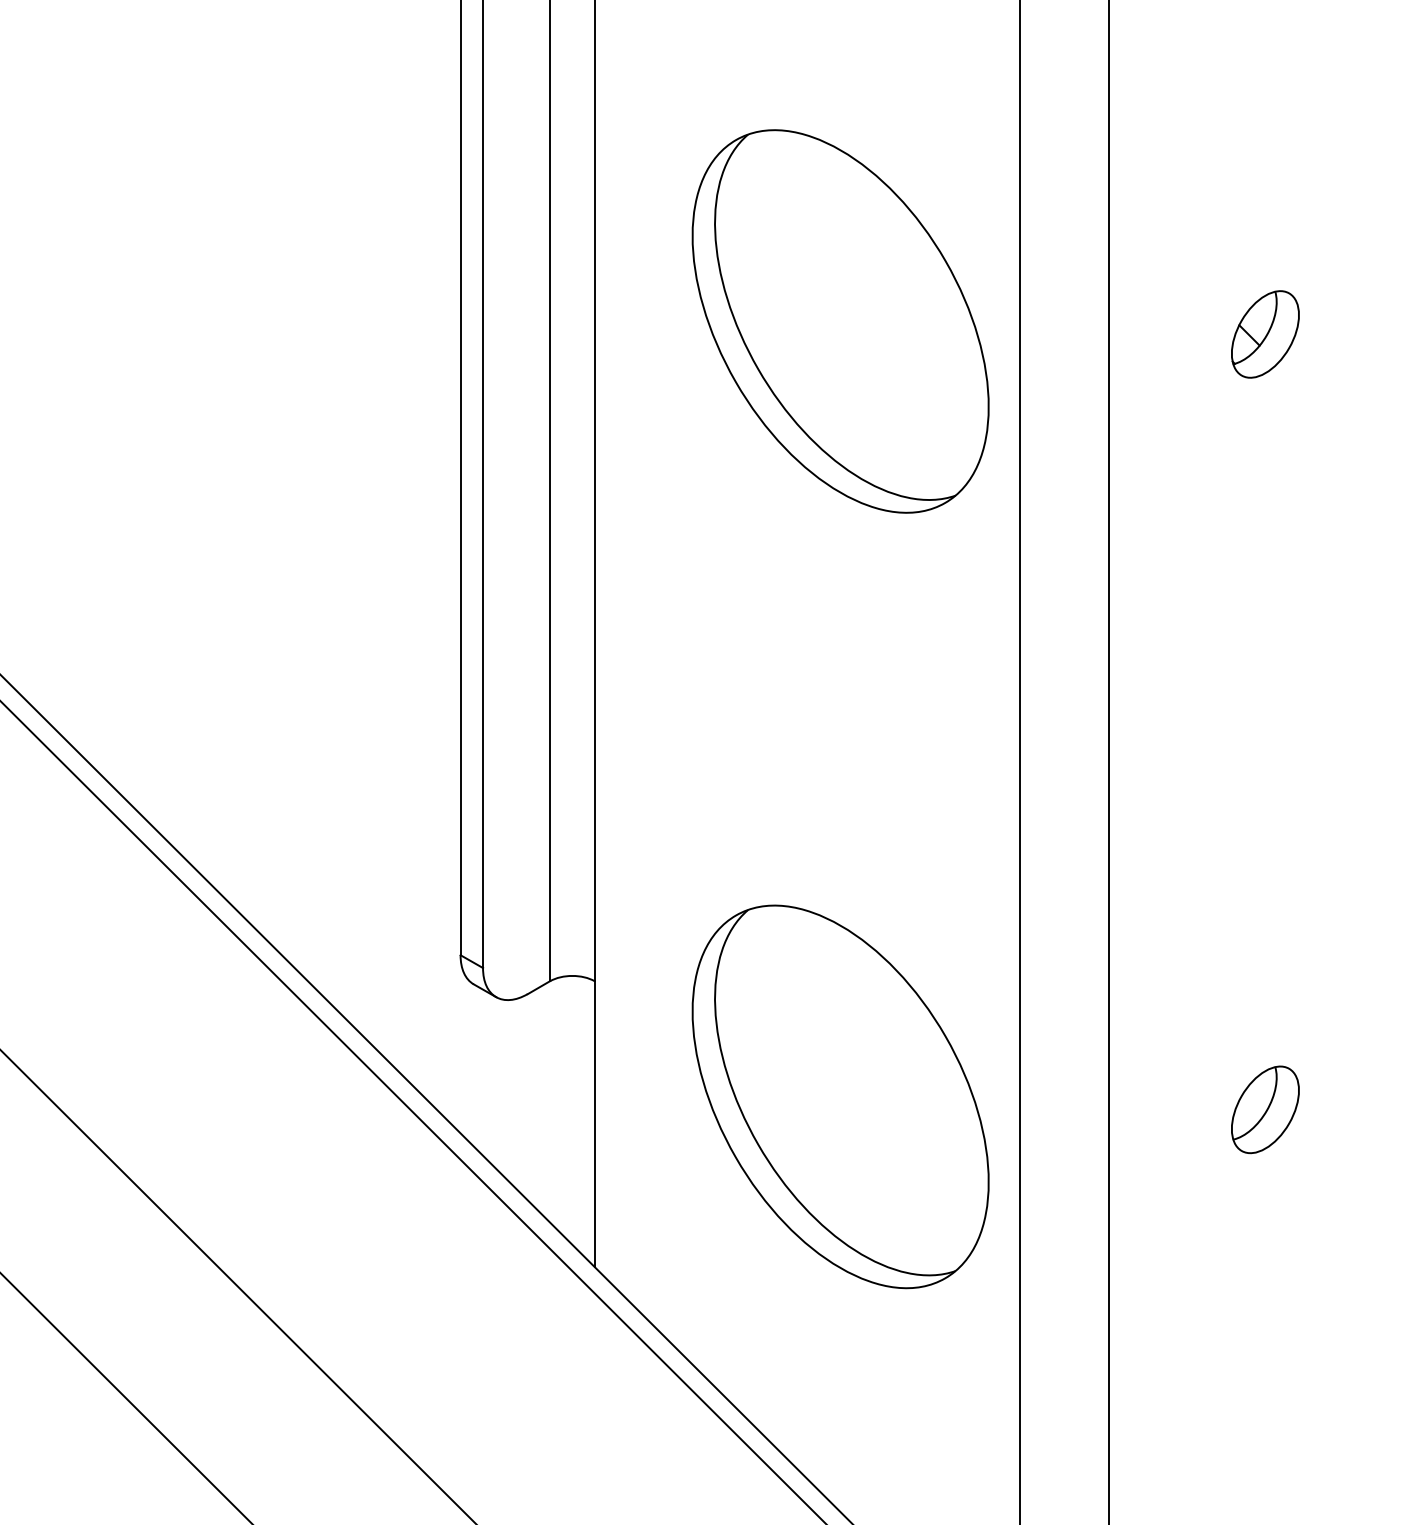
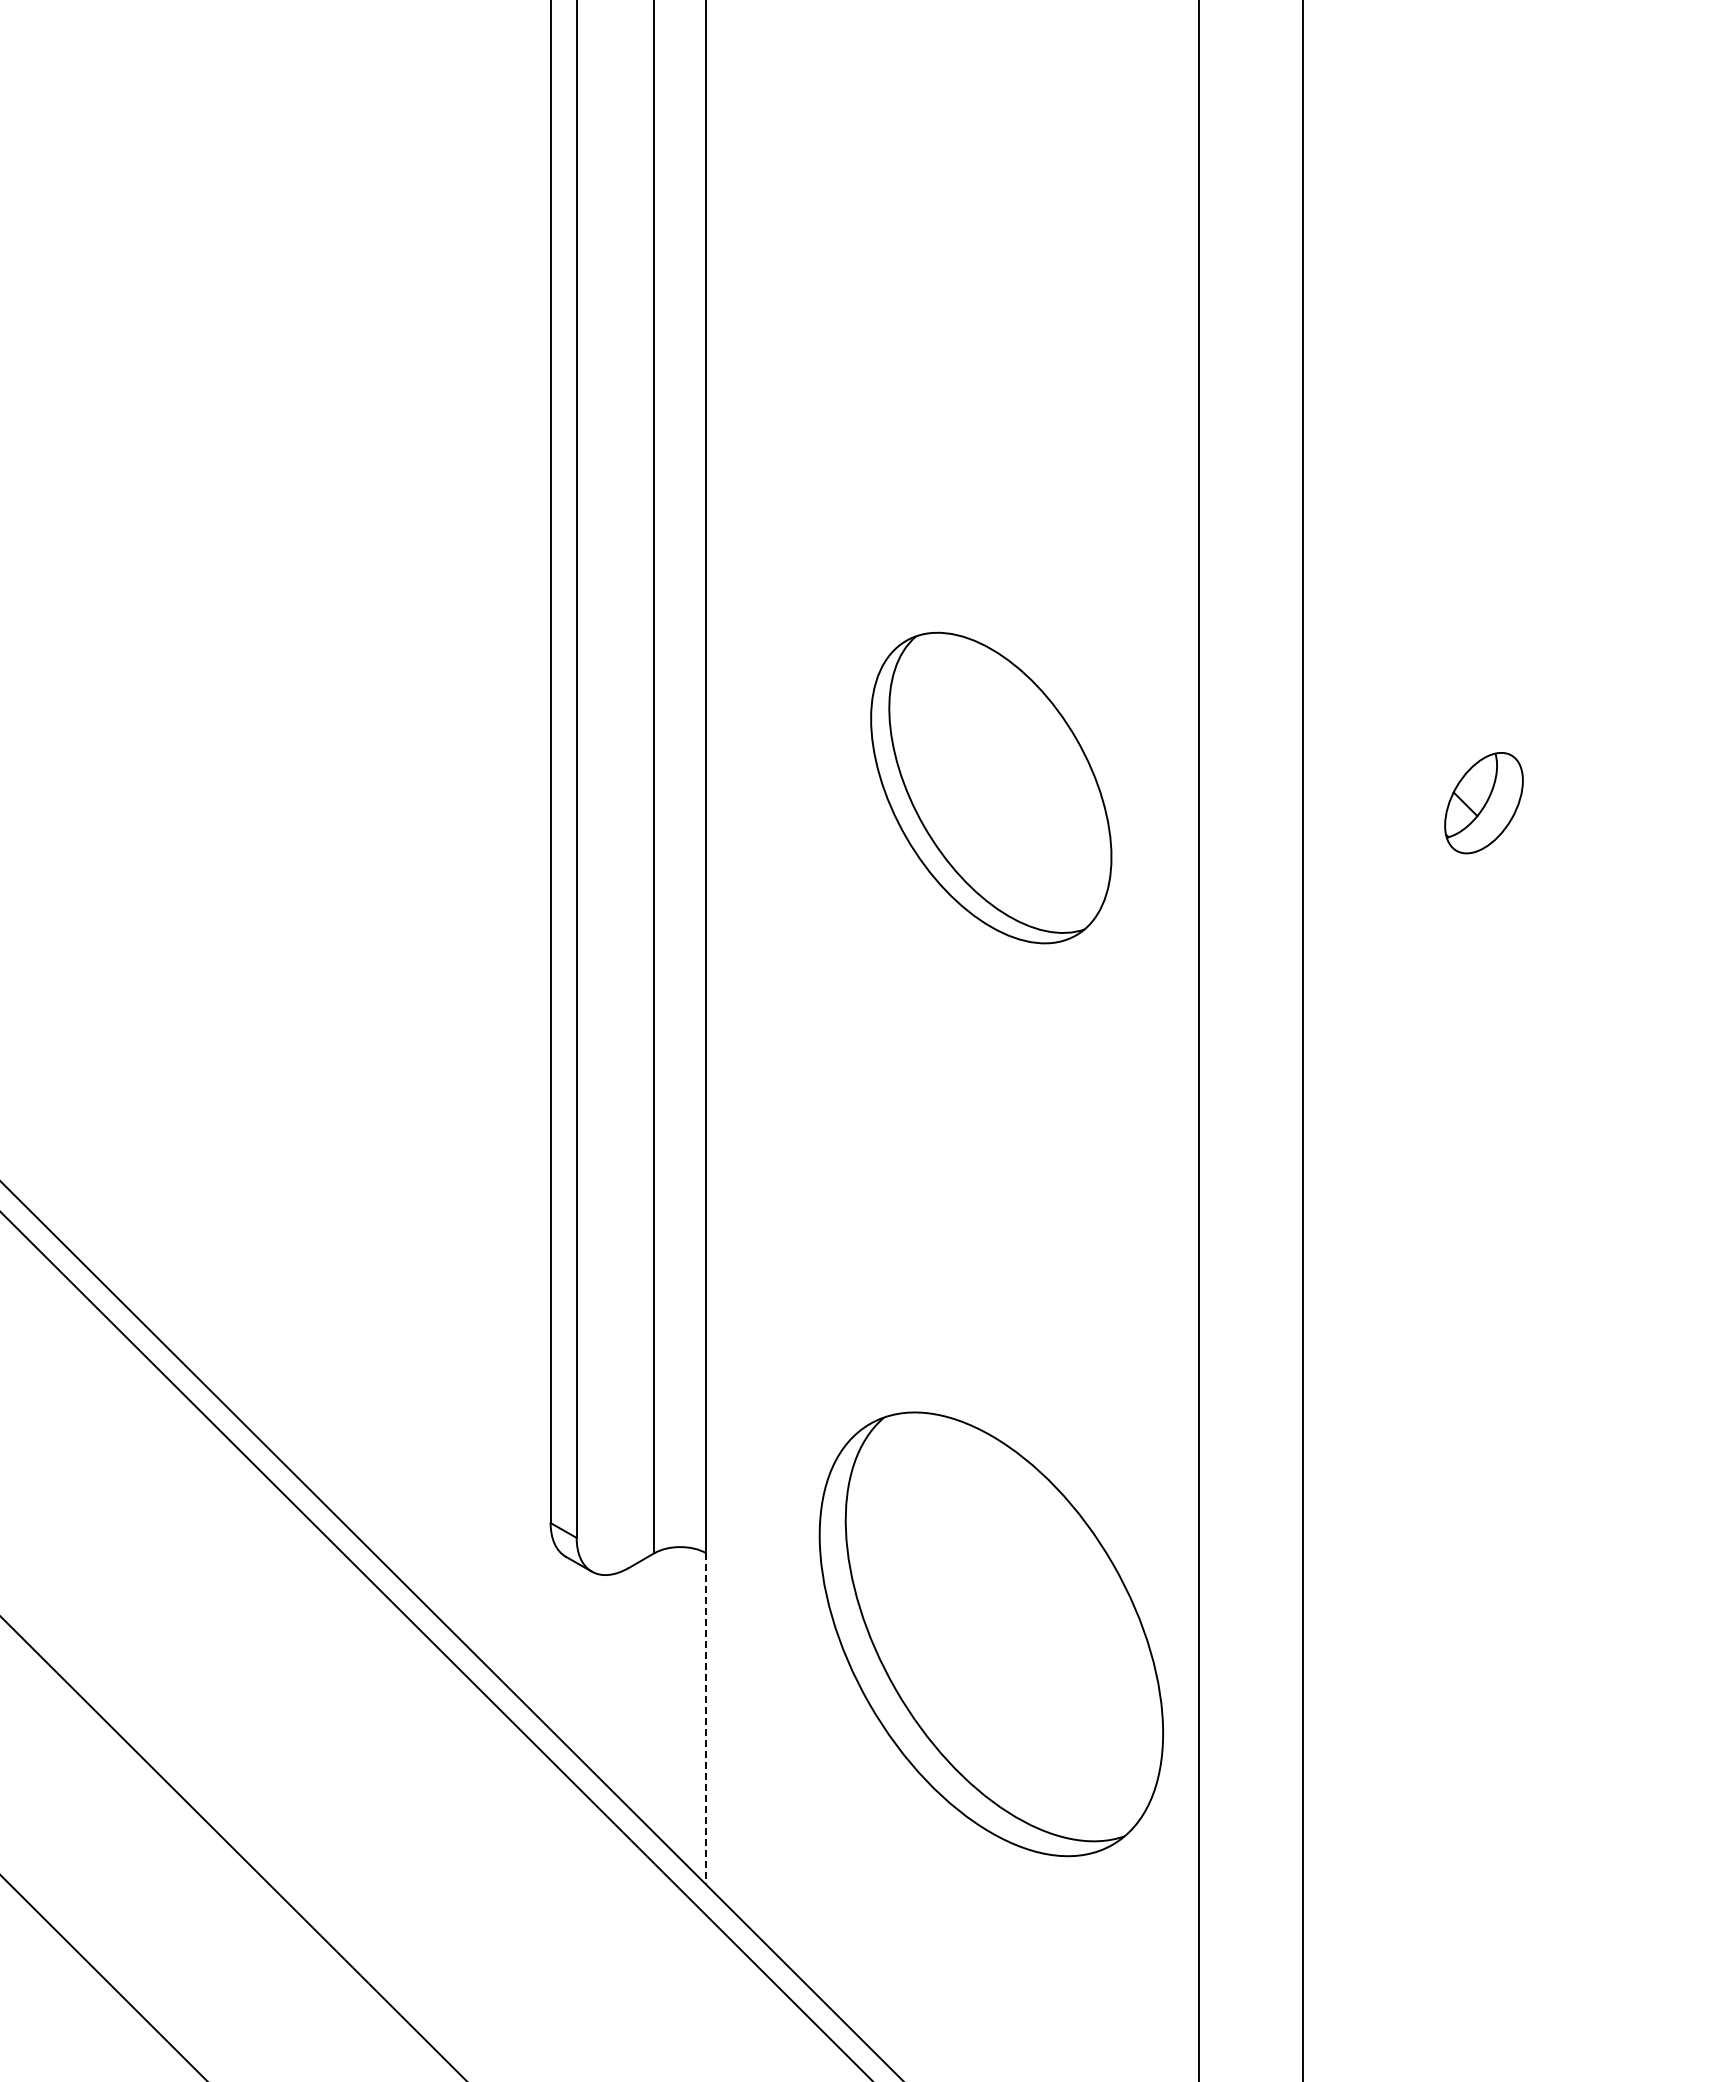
part: (839, 320) -> (990, 787), size x0.7
part: (839, 1097) -> (990, 1634), moved
part: (1264, 1109) -> (1483, 1702), removed
line: (594, 1123) -> (706, 1718), solid -> dashed

